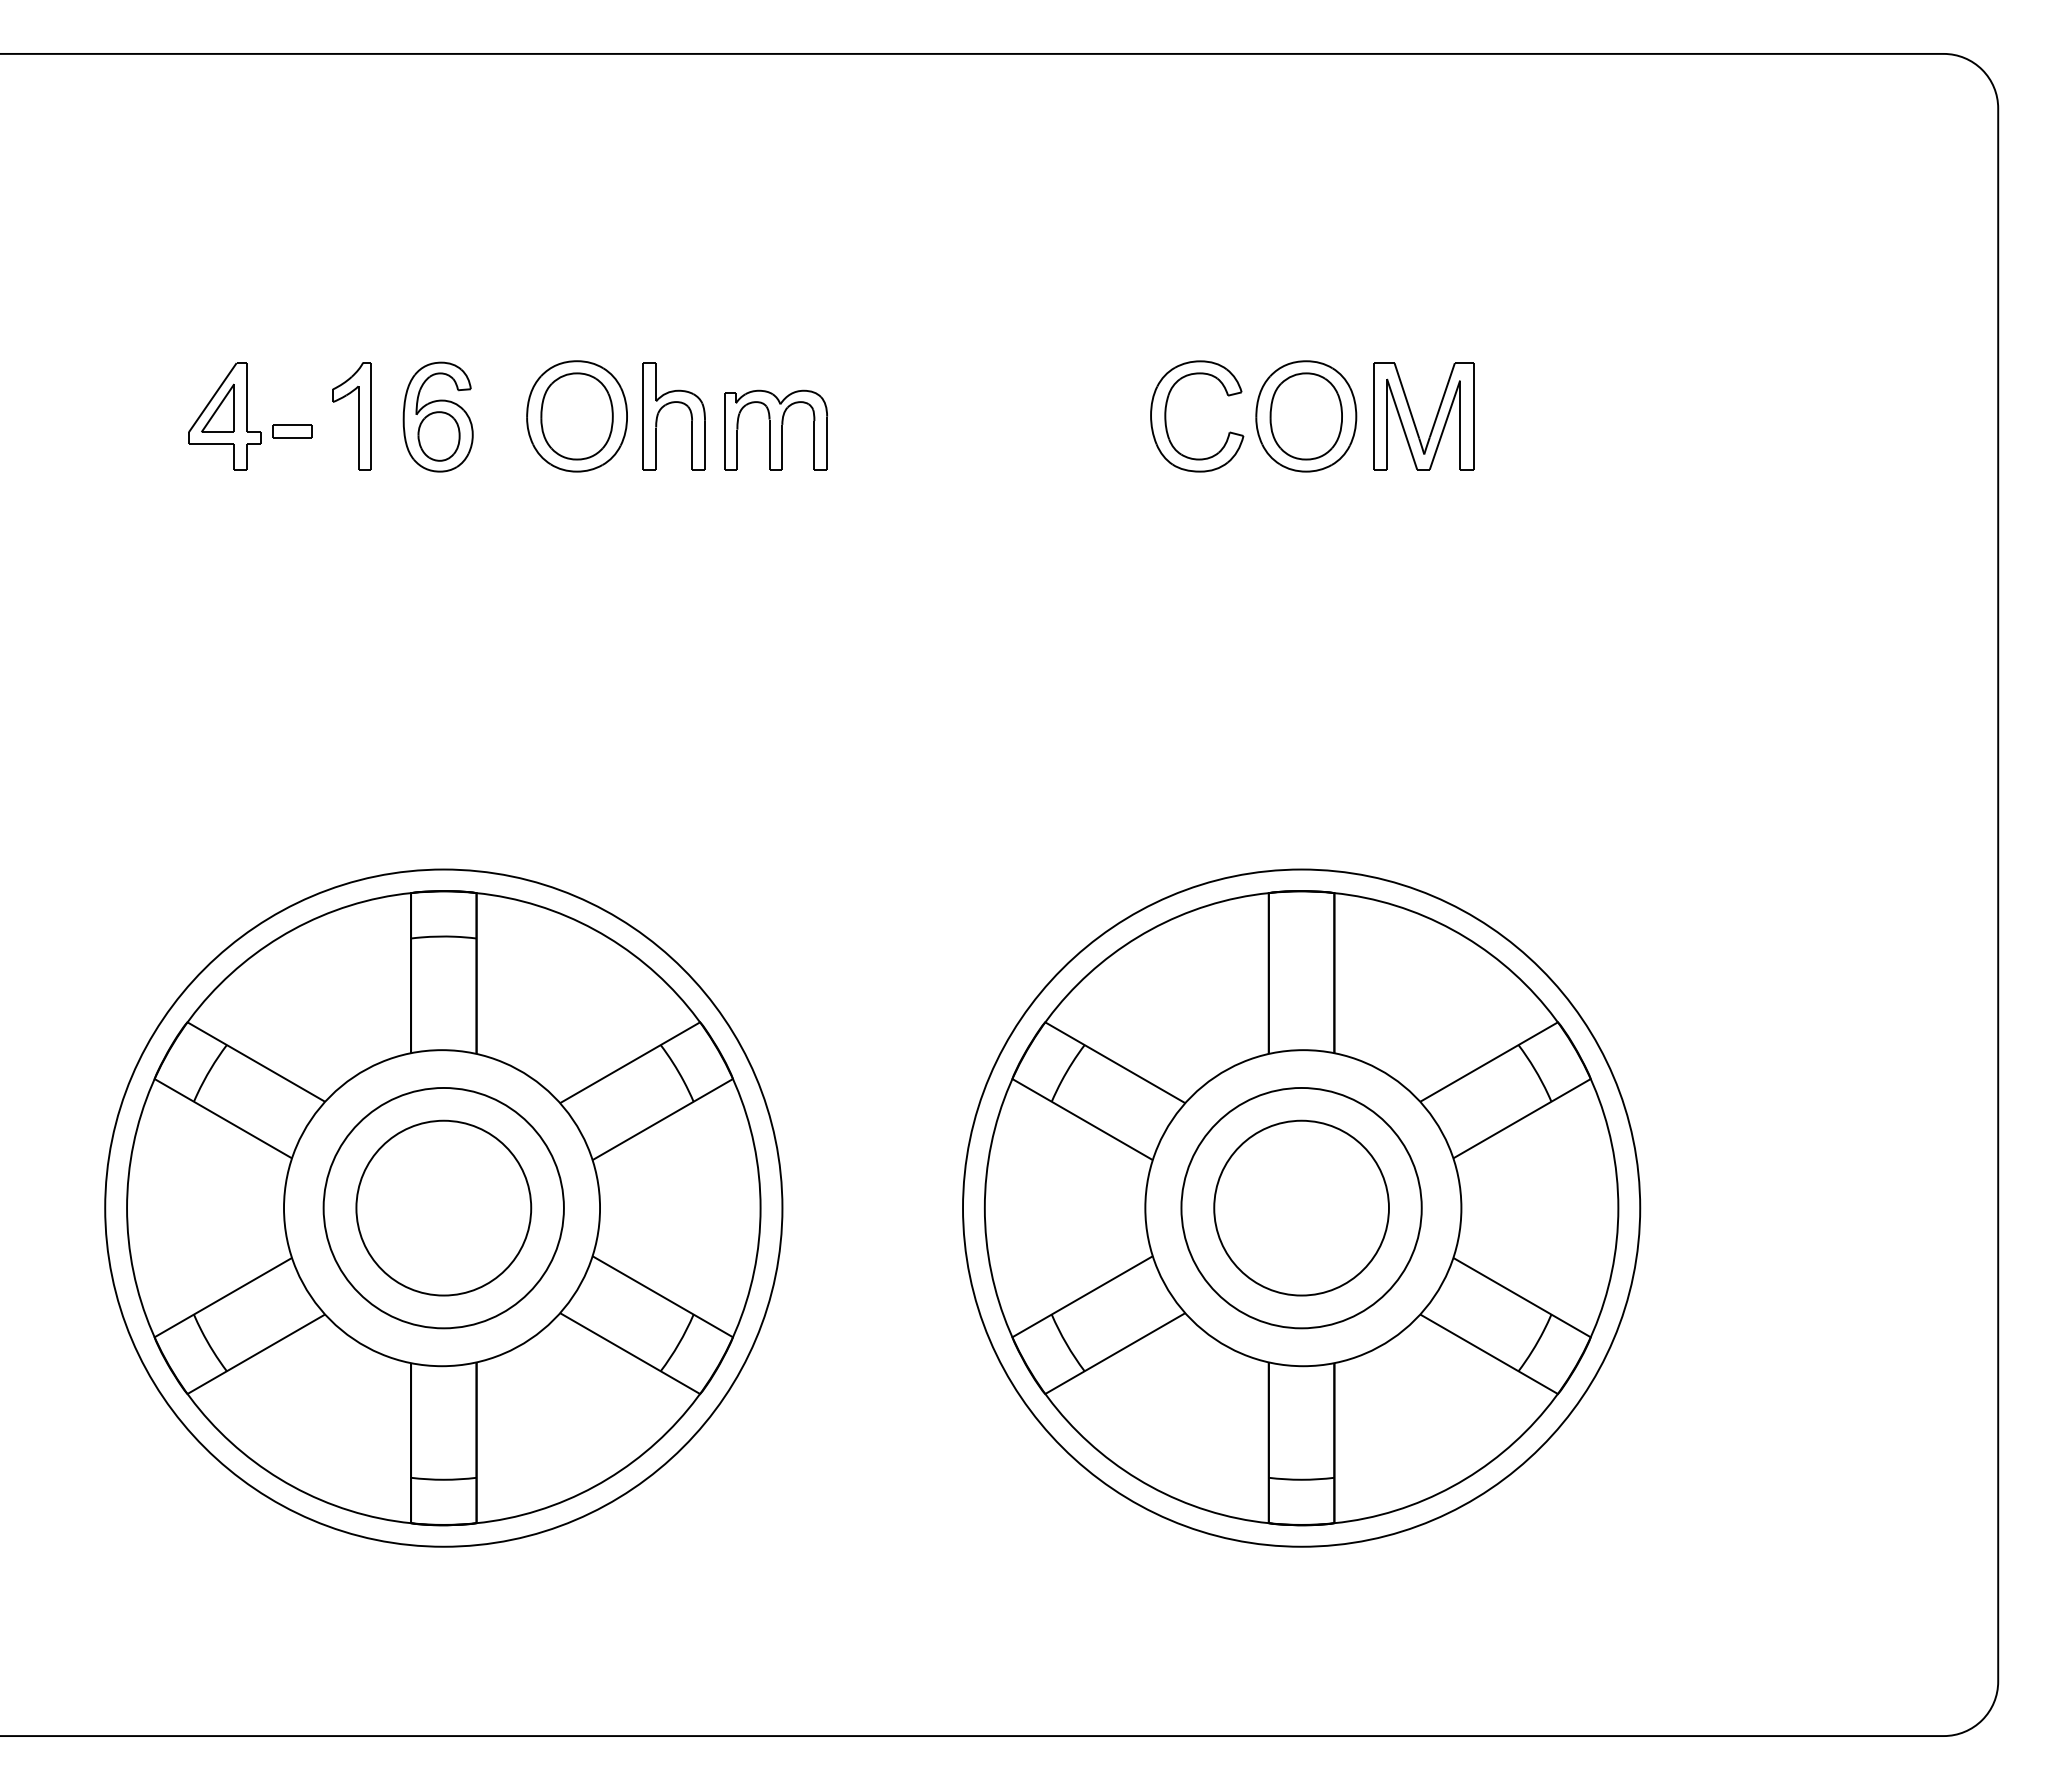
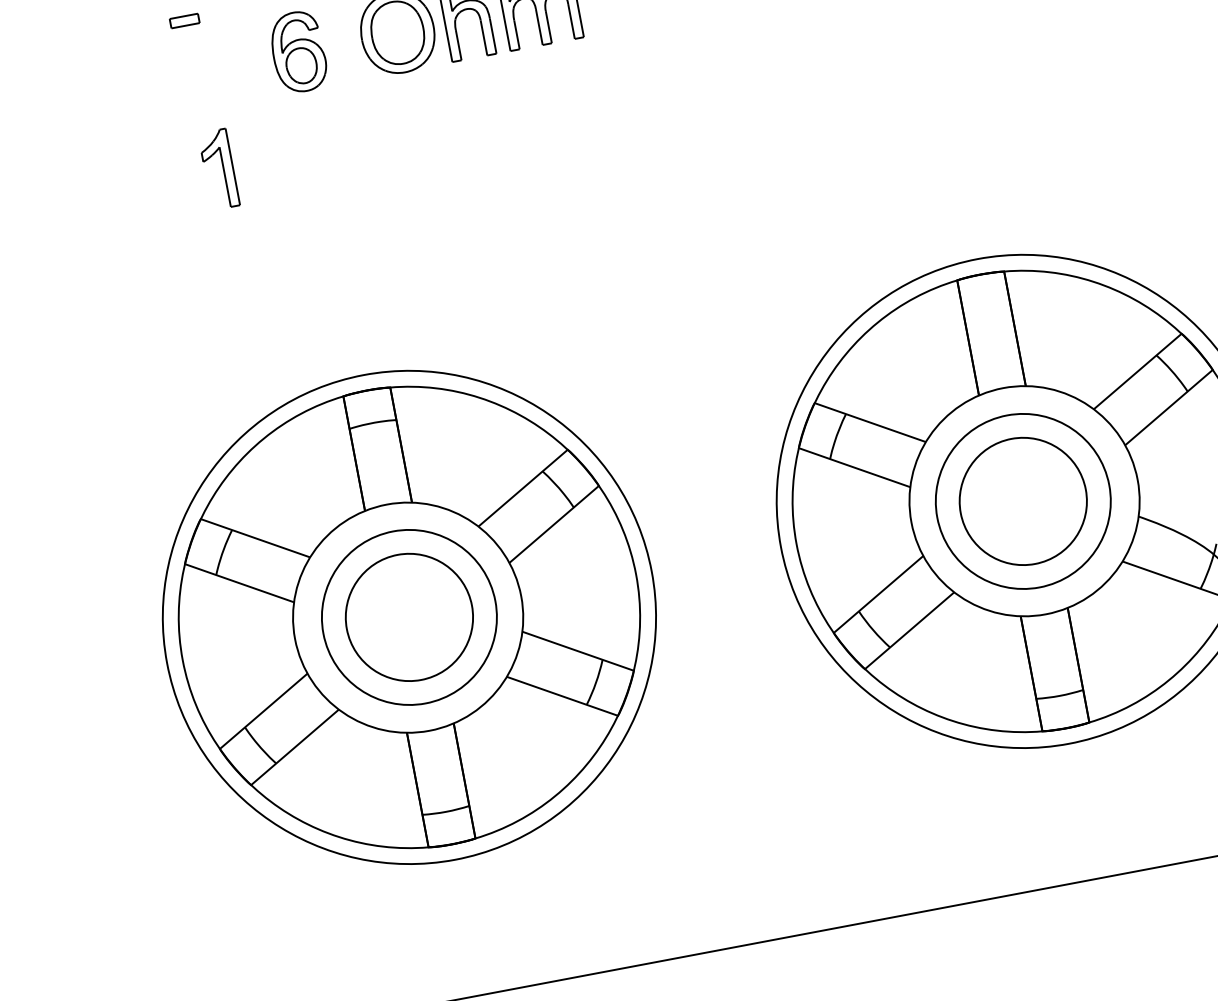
part: (224, 416) -> (145, 80), removed
part: (358, 416) -> (223, 168), moved
part: (292, 431) -> (184, 21), moved

